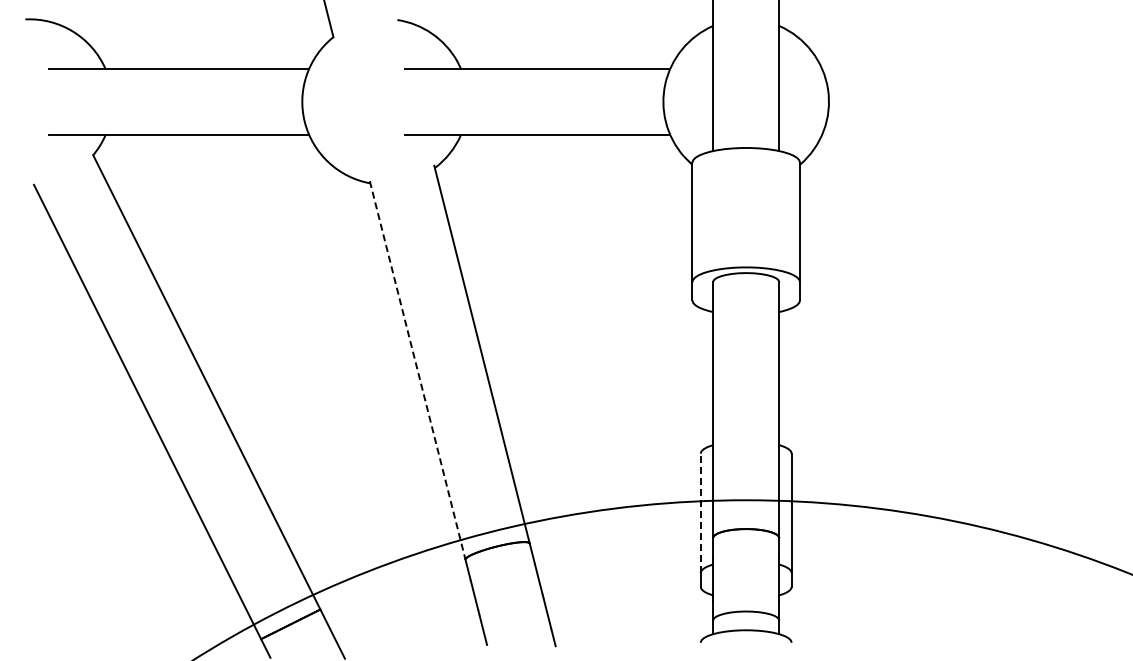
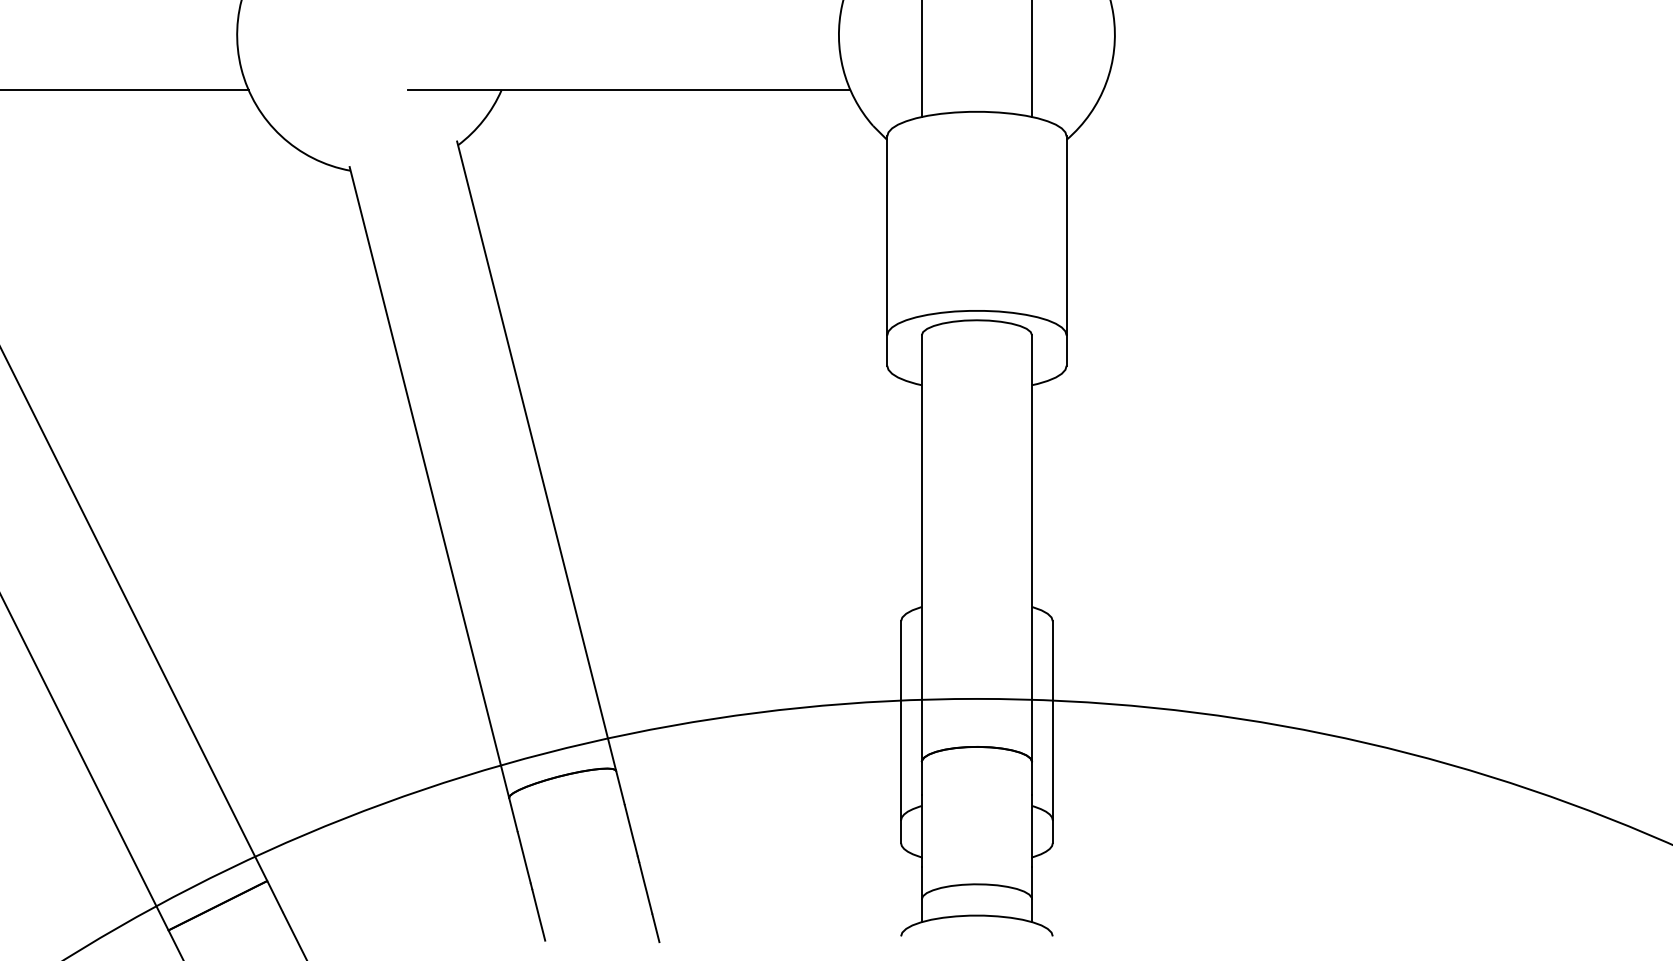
line: (417, 370) -> (429, 482), dashed -> solid
line: (700, 513) -> (900, 720), dashed -> solid

